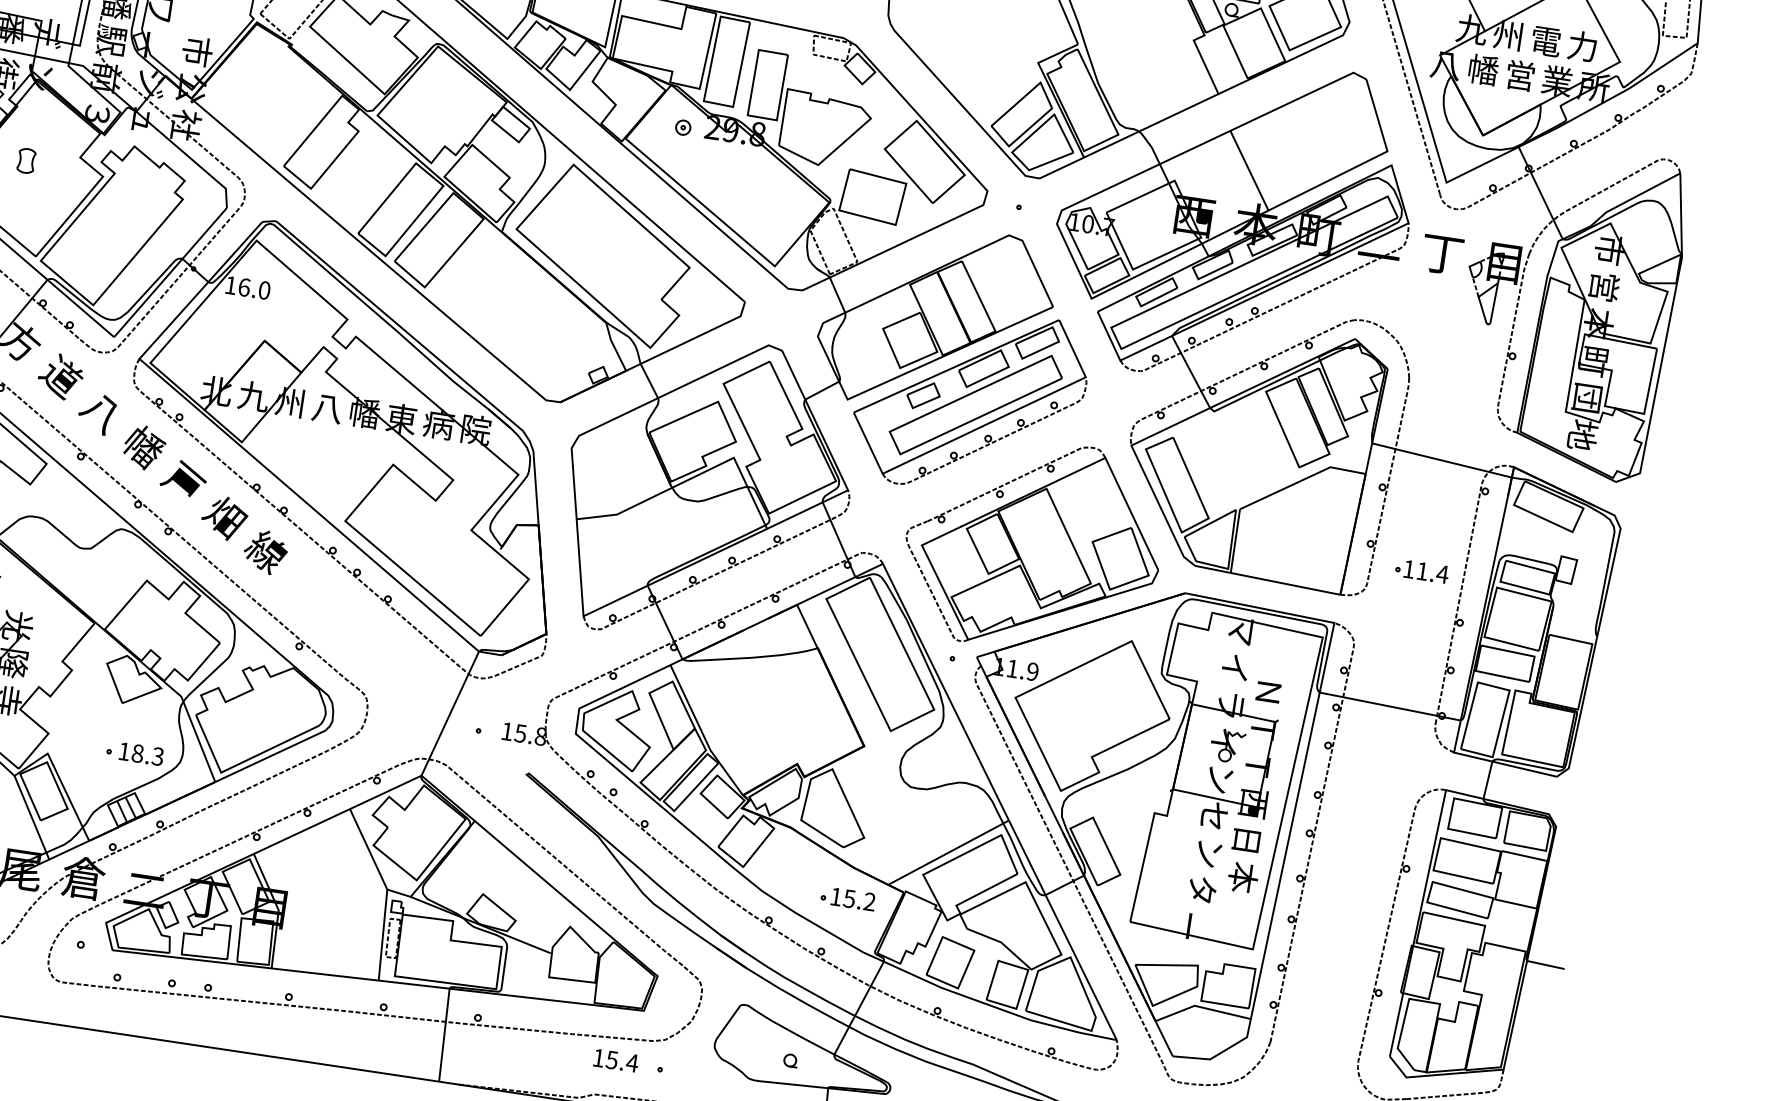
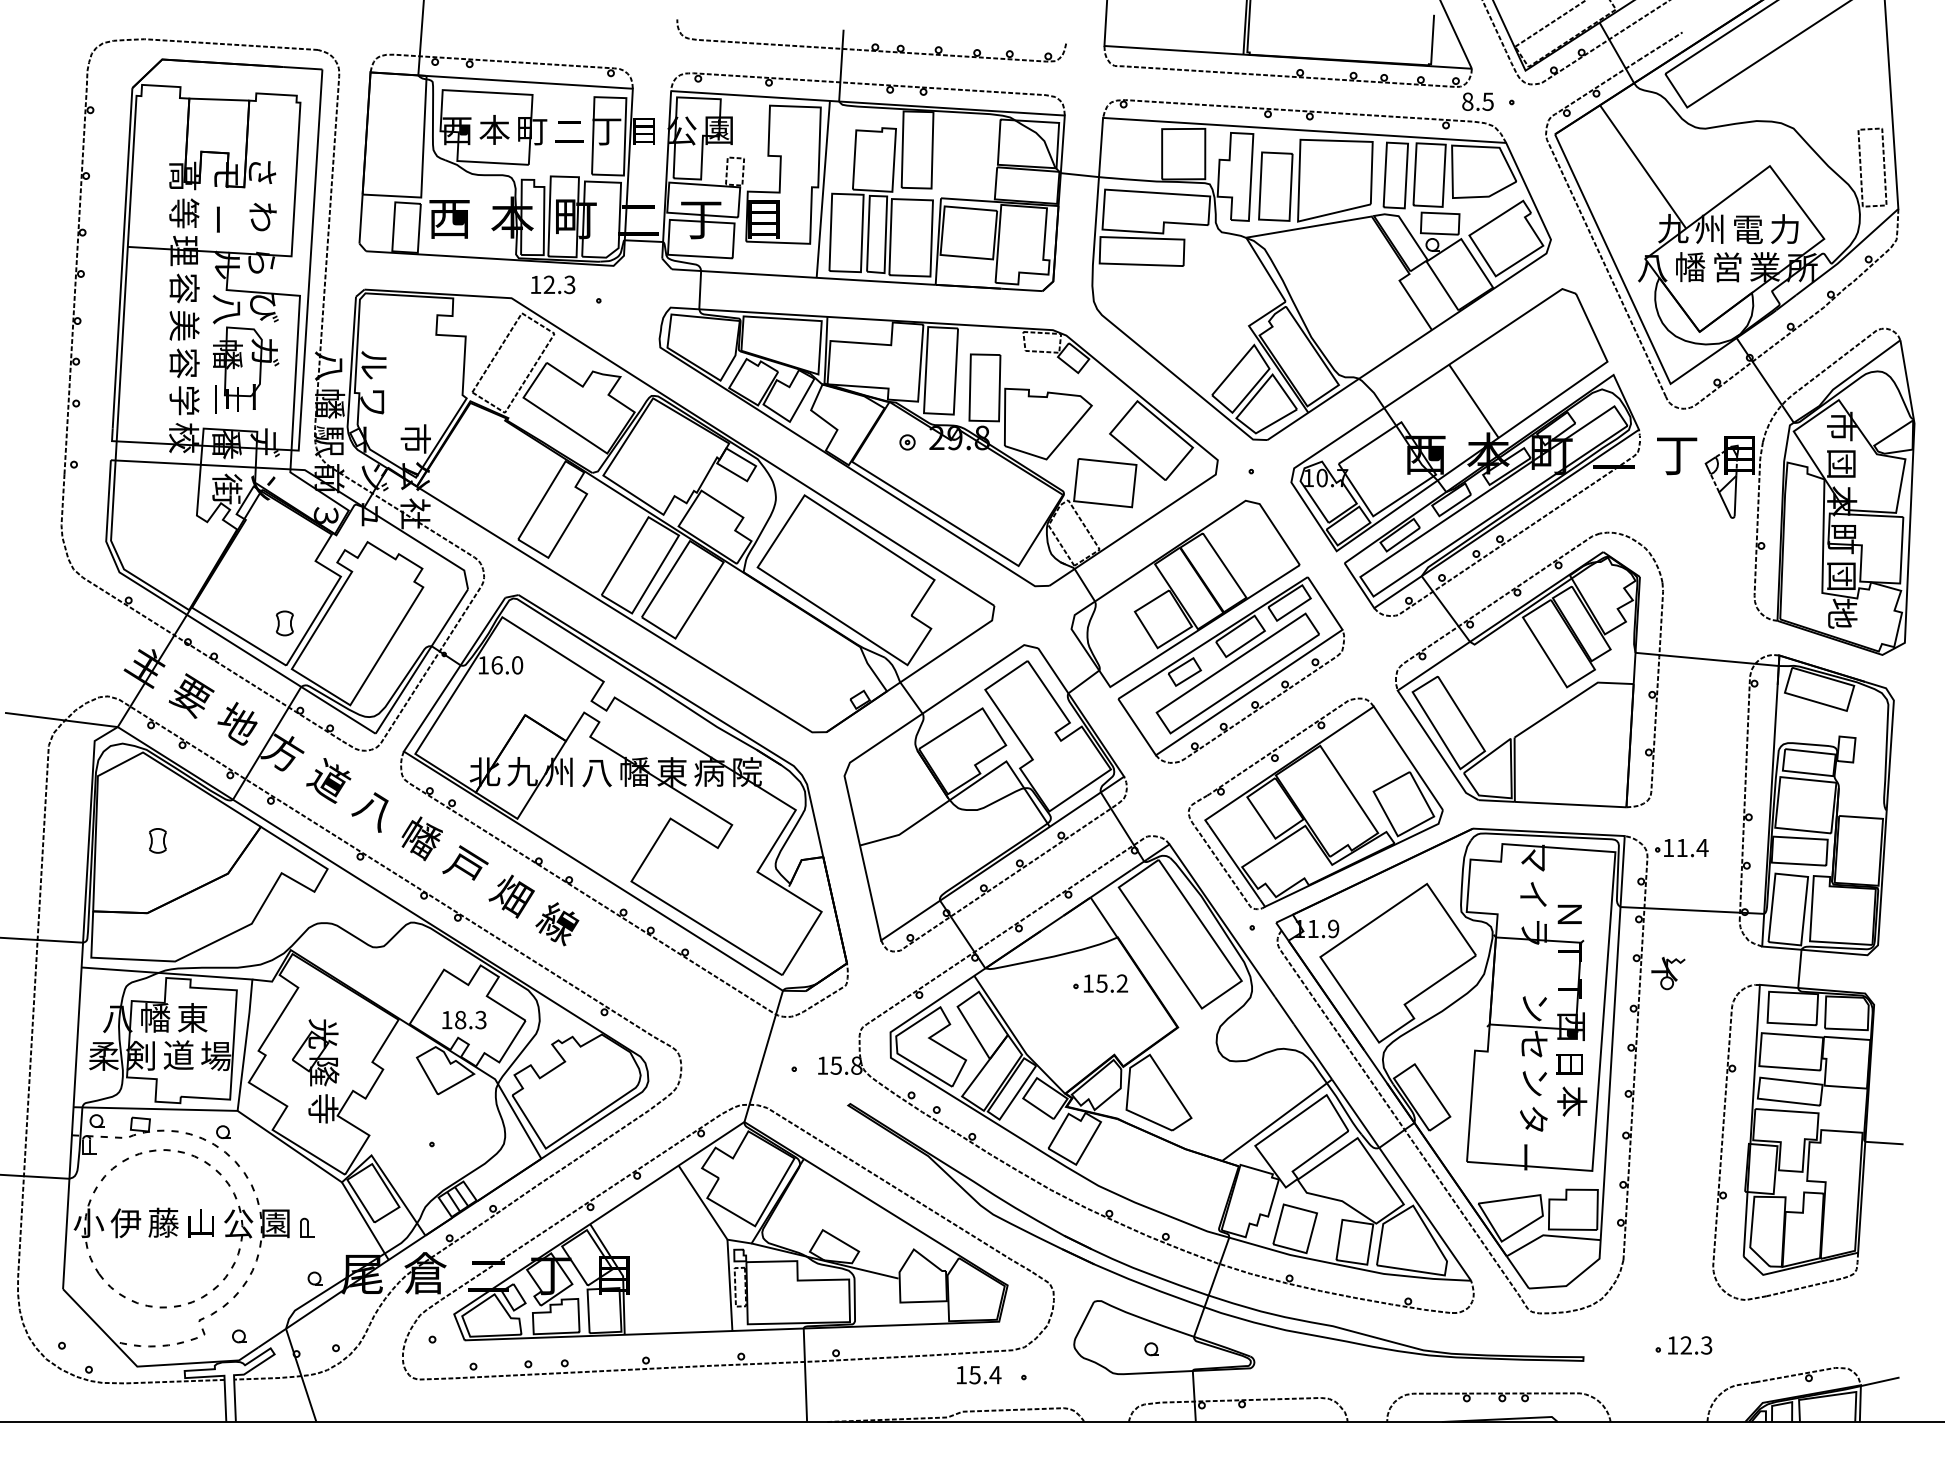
part: (26, 160) -> (284, 623), moved
text: (1603, 286) -> (1841, 463), 営 -> 団
part: (1421, 571) -> (1681, 848), moved
part: (1227, 746) -> (1668, 973), moved
text: (141, 753) -> (464, 1019), moved
part: (848, 898) -> (1100, 983), moved

